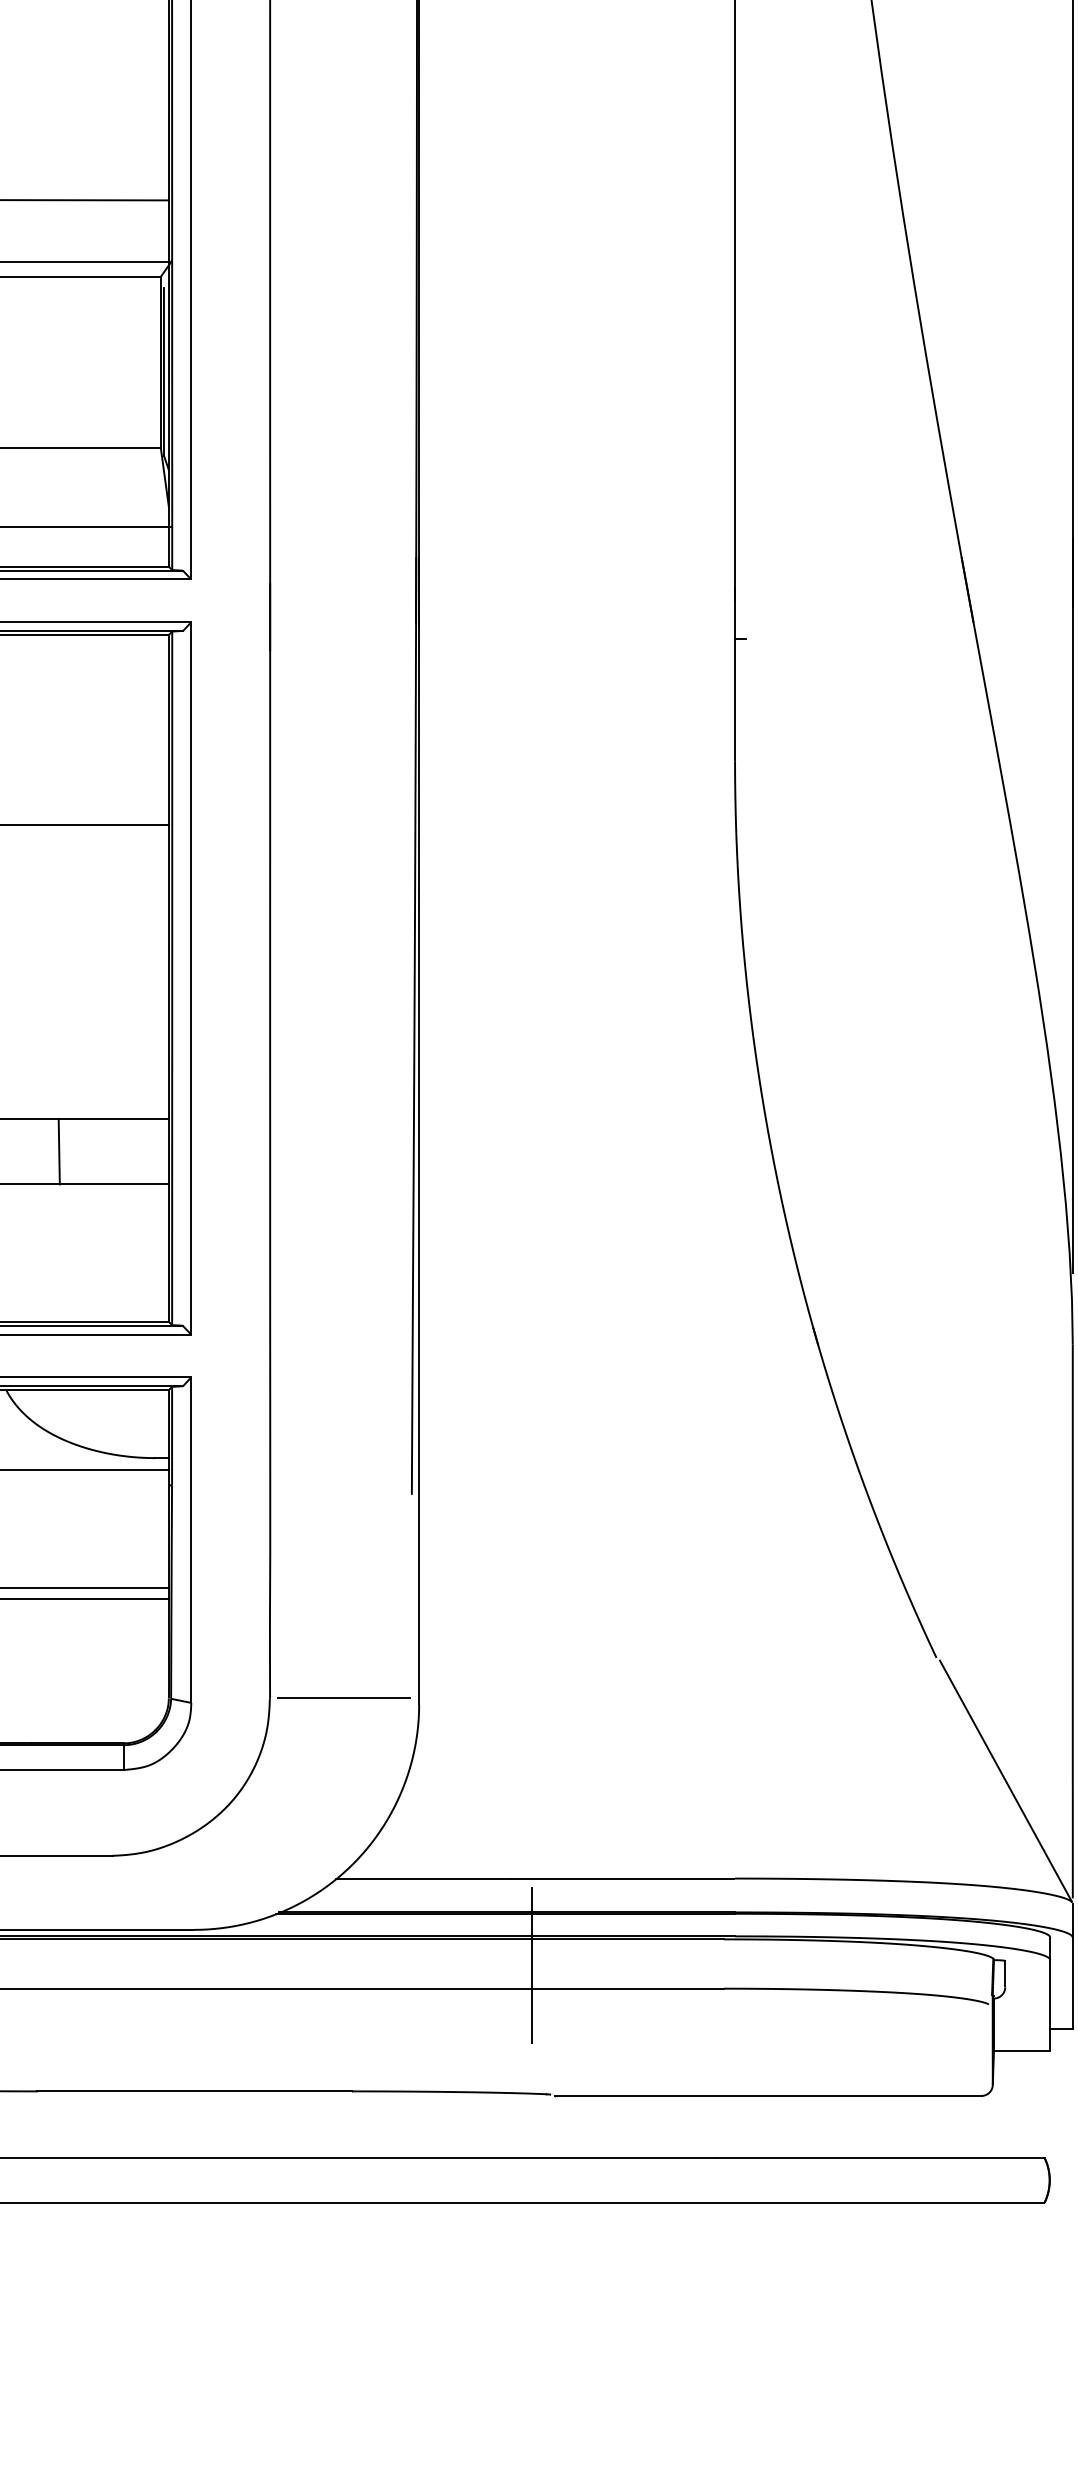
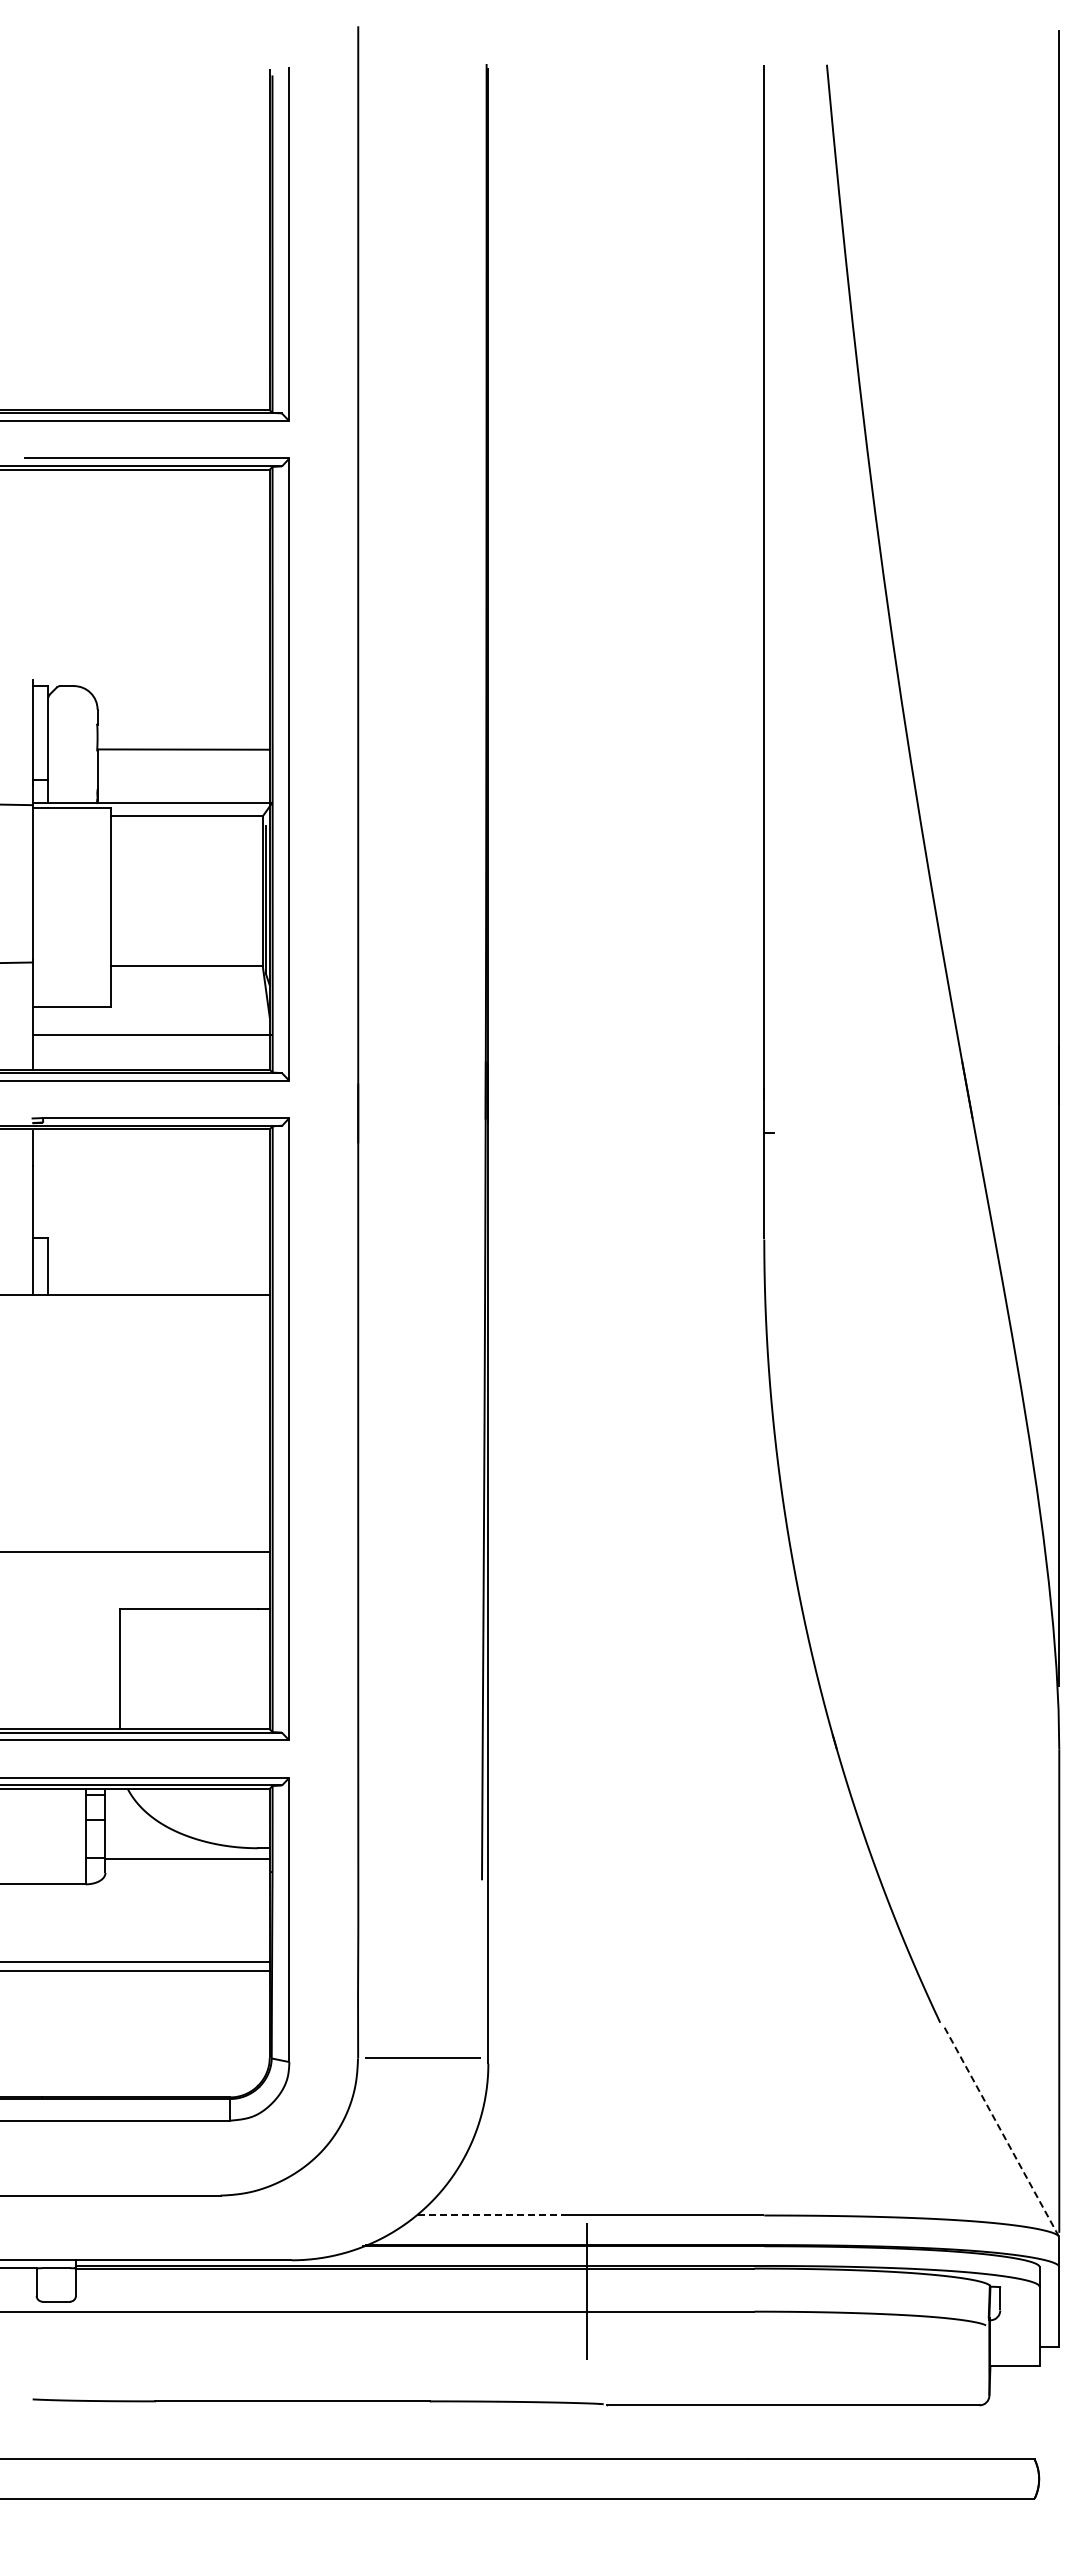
line: (58, 1151) -> (173, 1580), removed
line: (1005, 1781) -> (1000, 2130), solid -> dashed
line: (422, 1878) -> (491, 2215), solid -> dashed

